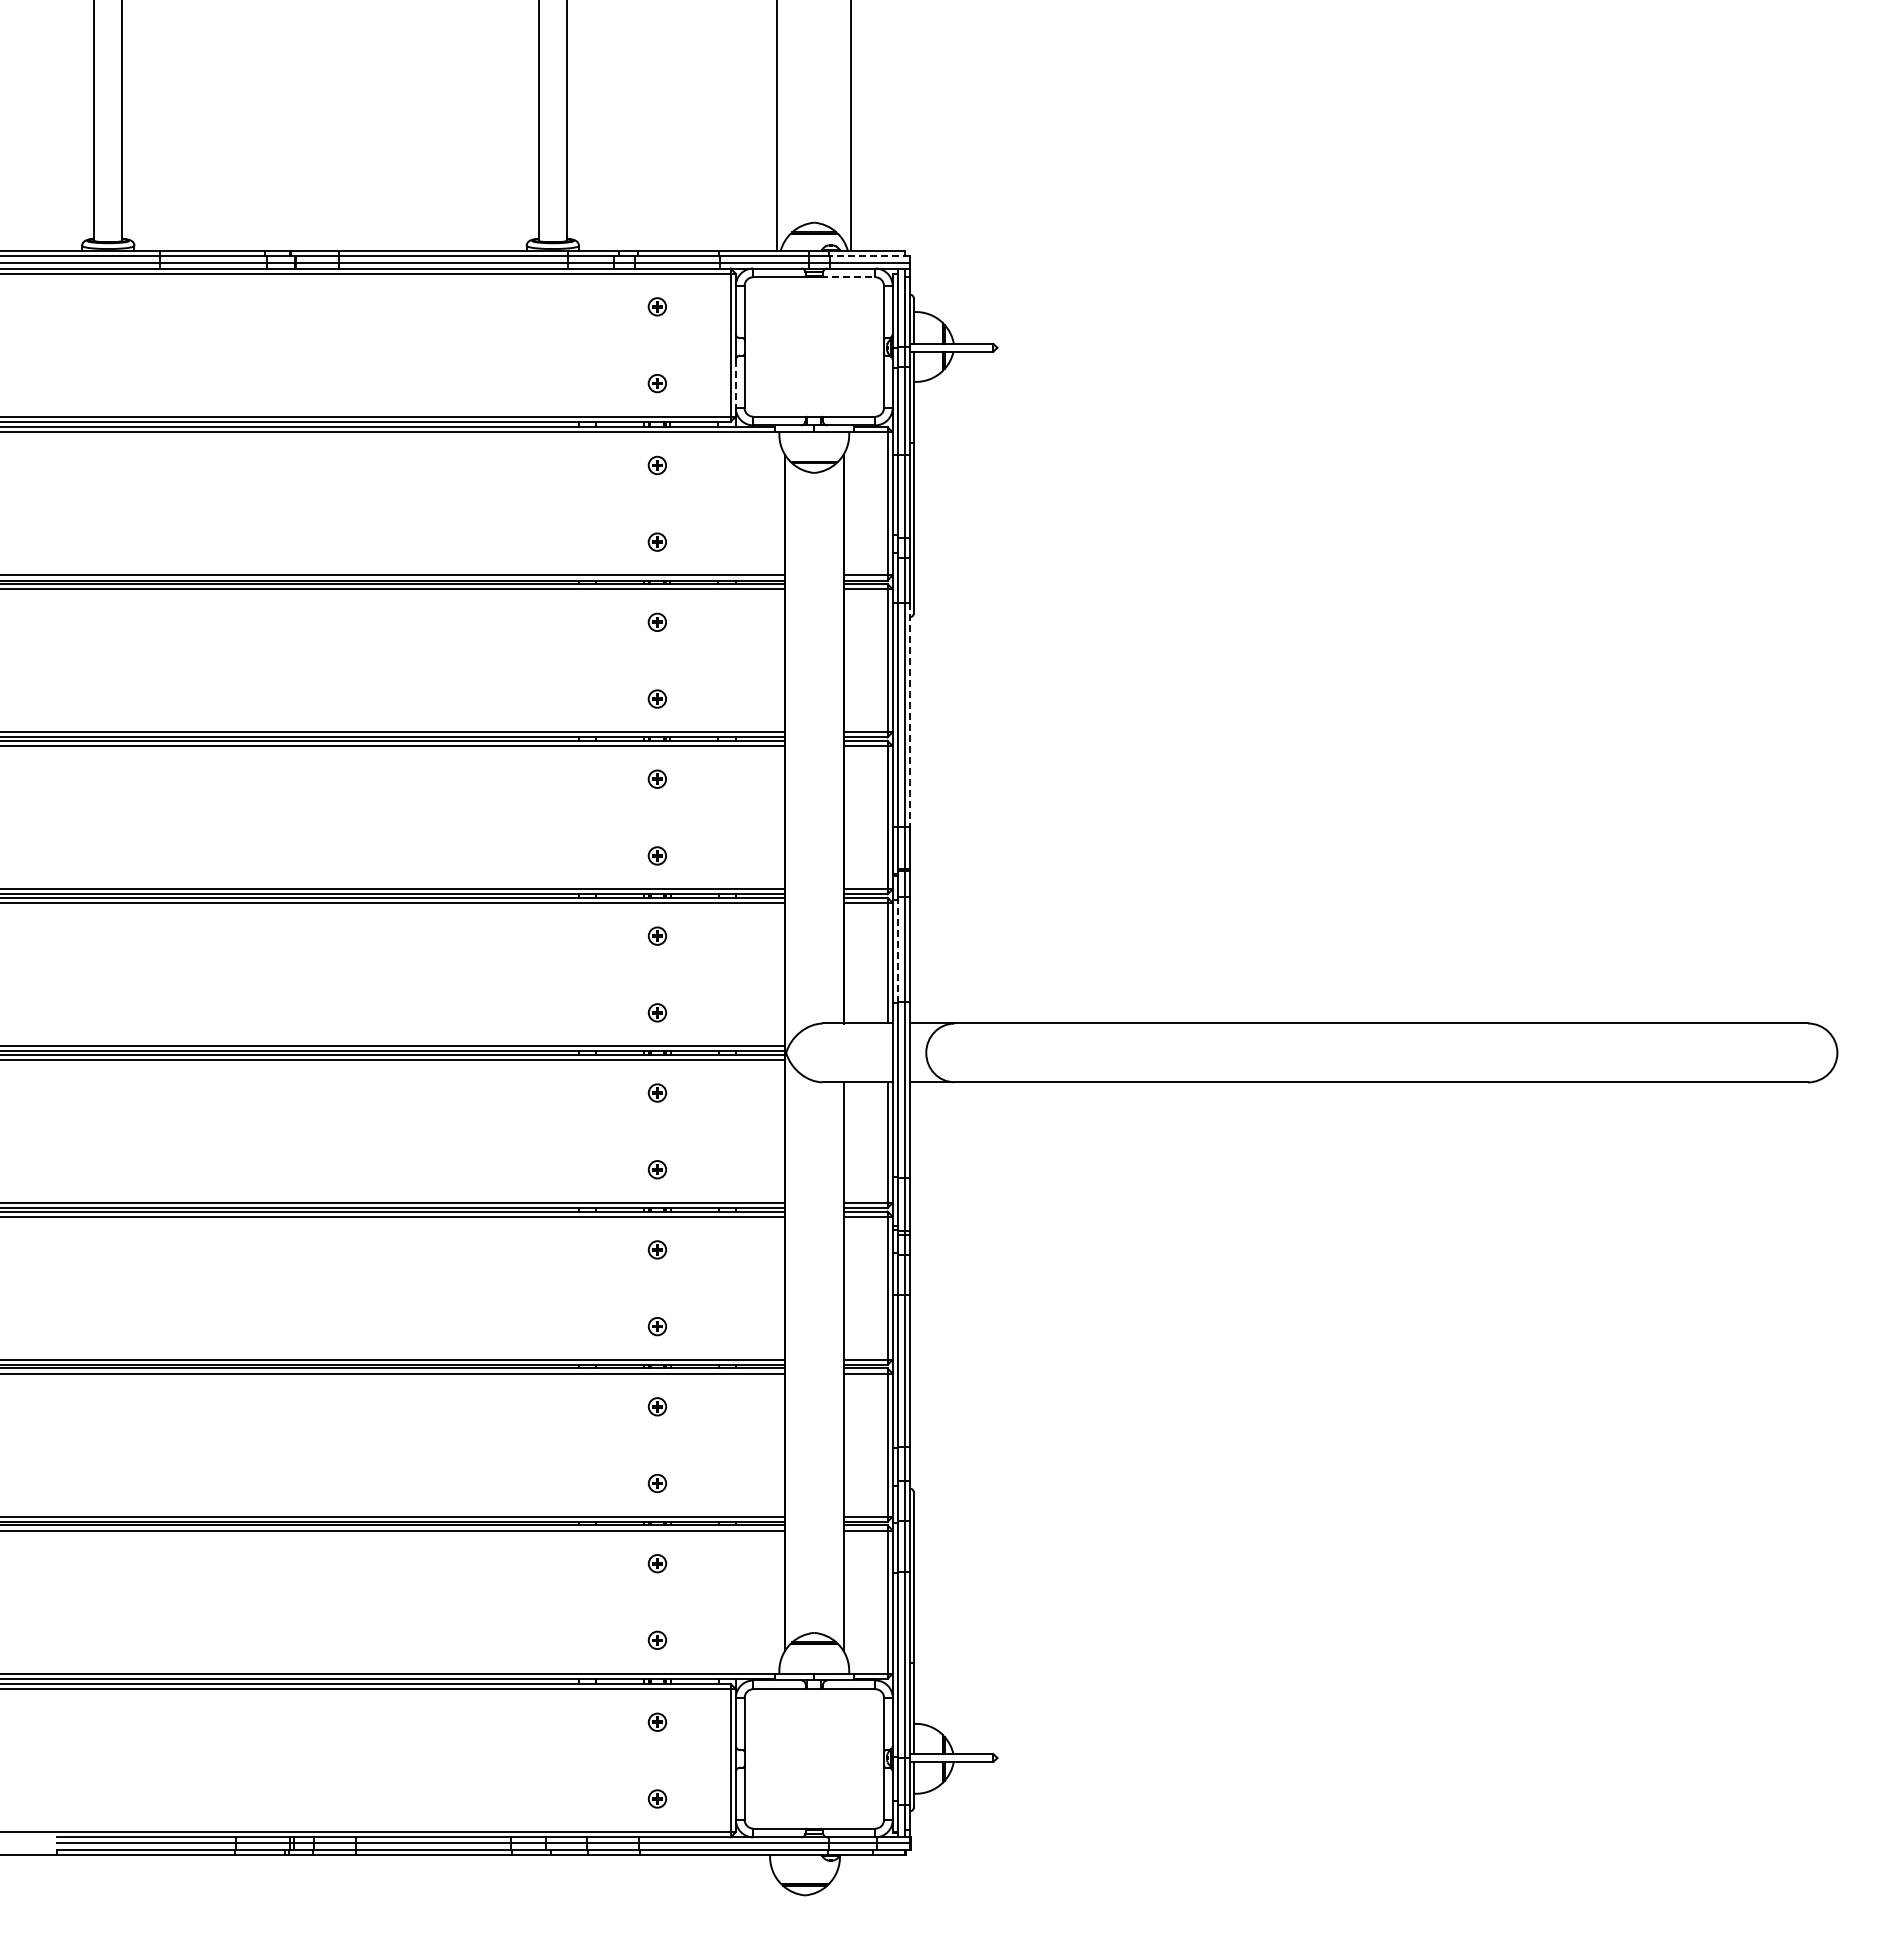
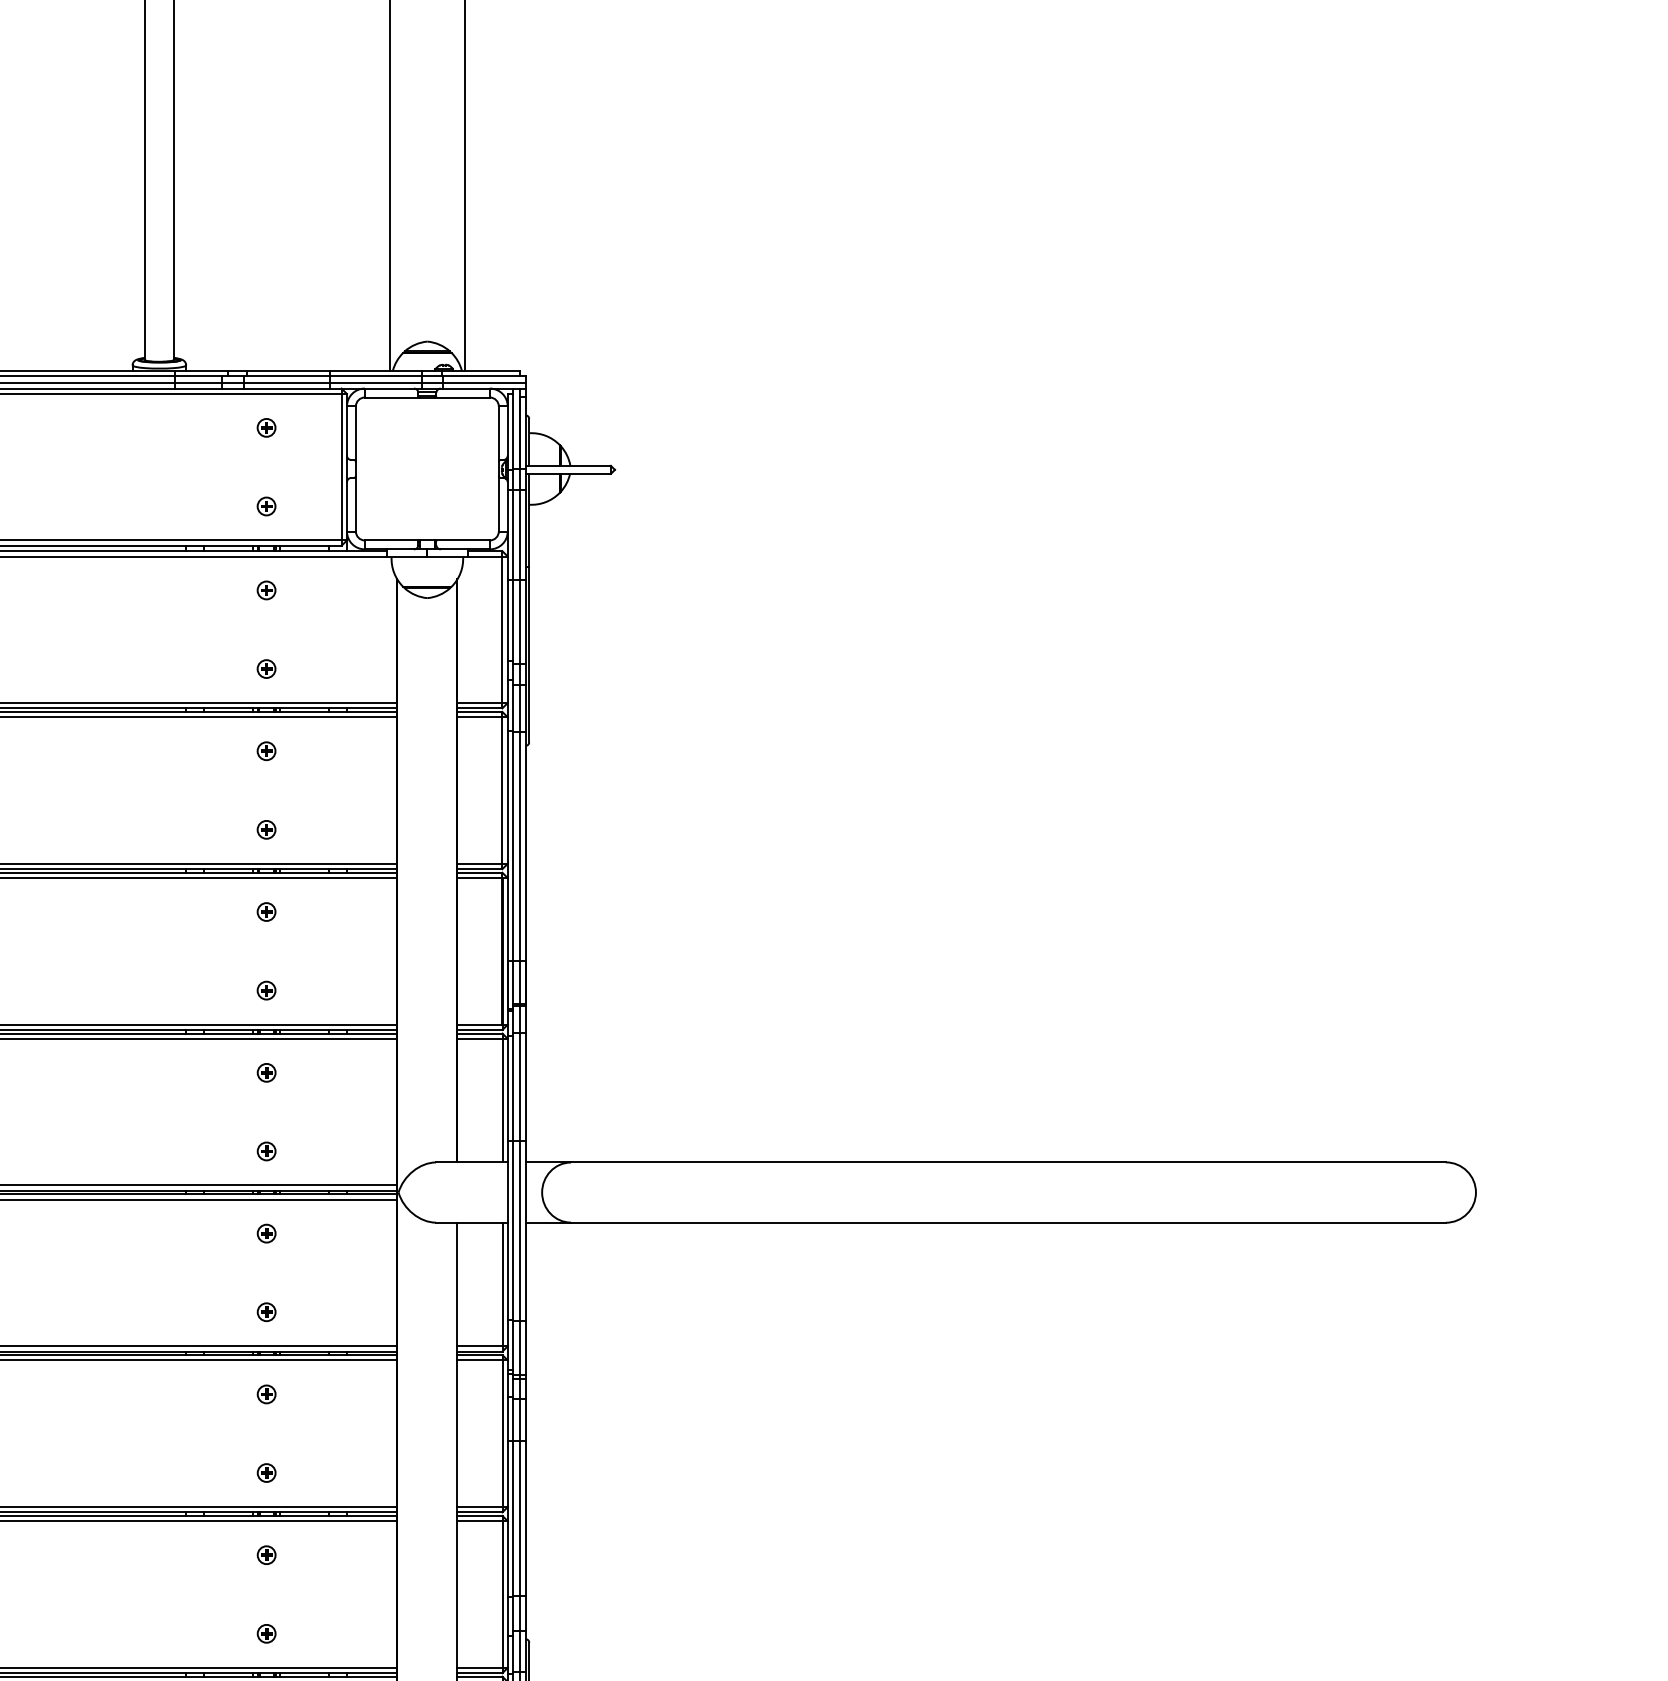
line: (869, 256) -> (483, 376), dashed -> solid
line: (848, 277) -> (462, 397), dashed -> solid
line: (735, 384) -> (346, 507), dashed -> solid
line: (910, 715) -> (525, 846), dashed -> solid
line: (898, 950) -> (513, 1087), dashed -> solid

